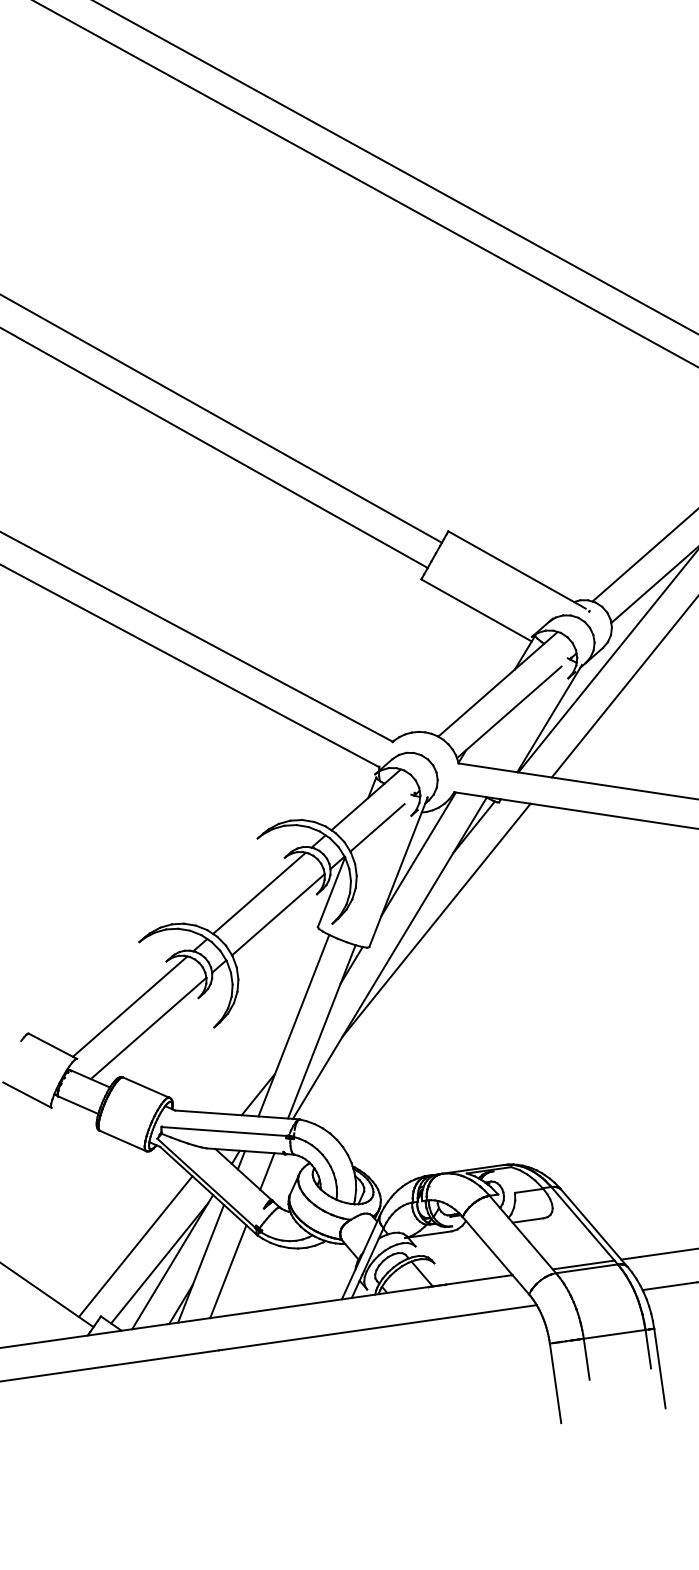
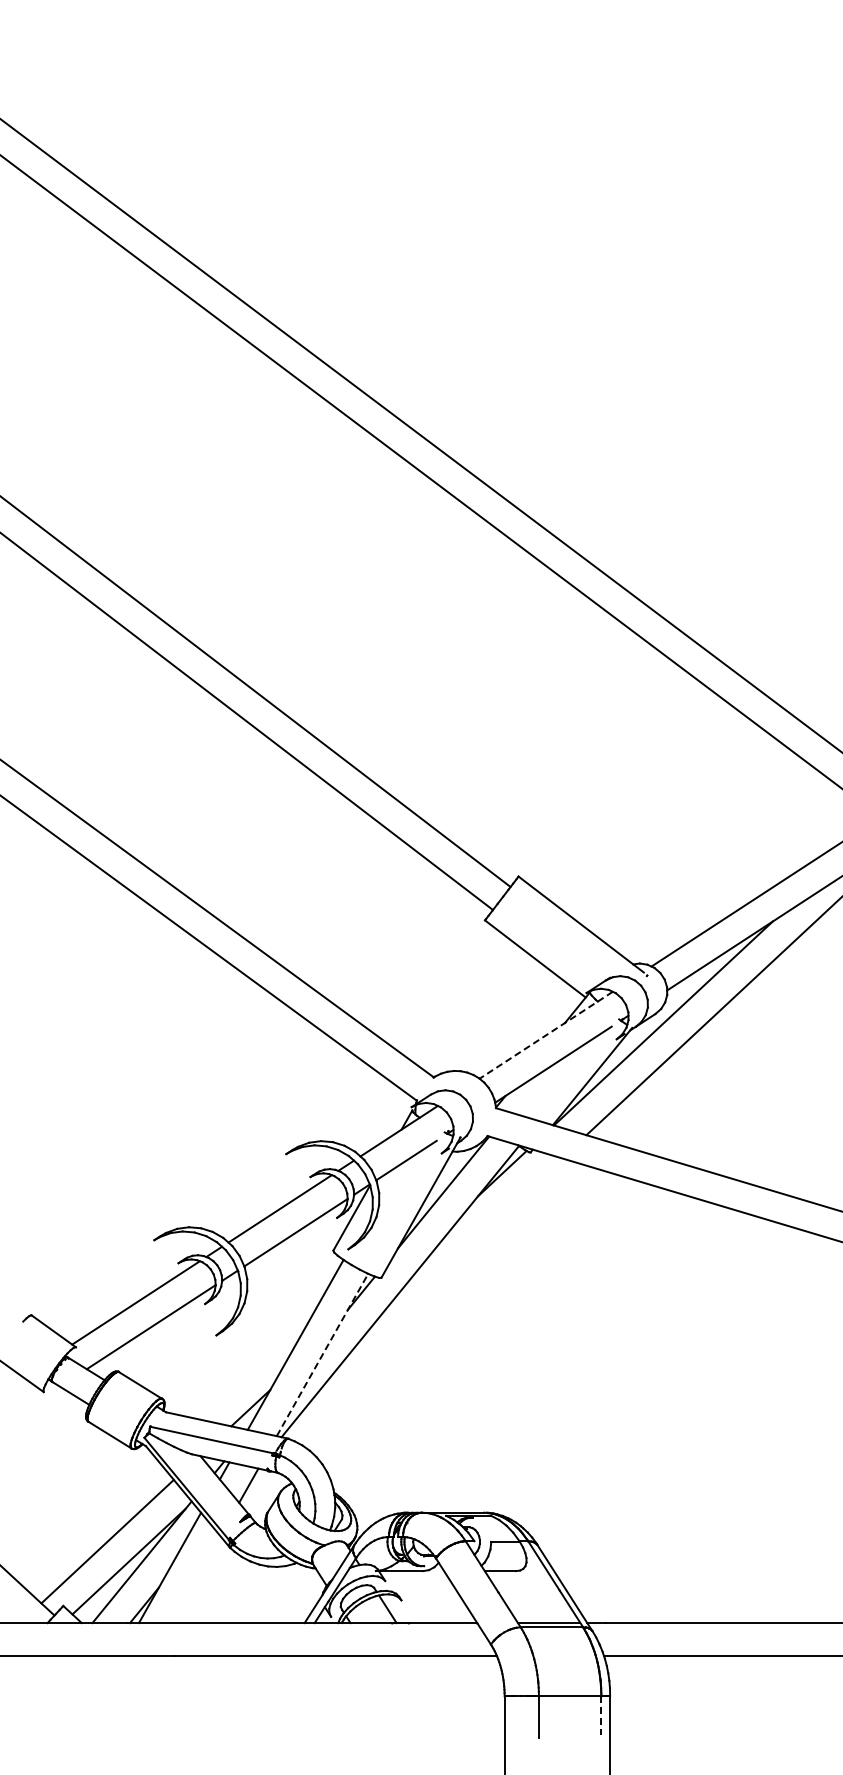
line: (498, 684) -> (546, 1035), solid -> dashed
line: (436, 920) -> (451, 1260), removed
line: (321, 1031) -> (322, 1354), solid -> dashed
line: (227, 1271) -> (195, 1579), removed
line: (648, 1349) -> (601, 1716), solid -> dashed

